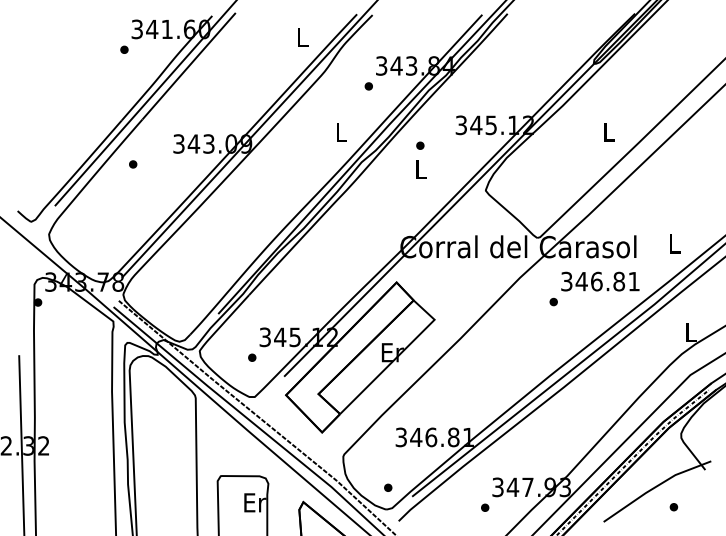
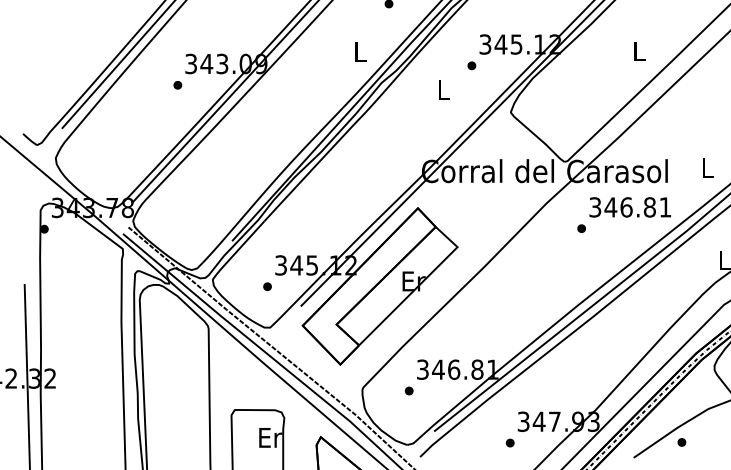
part: (420, 145) -> (472, 65), moved
part: (133, 164) -> (178, 85), moved
part: (388, 487) -> (409, 390), moved
part: (673, 507) -> (681, 442), moved

